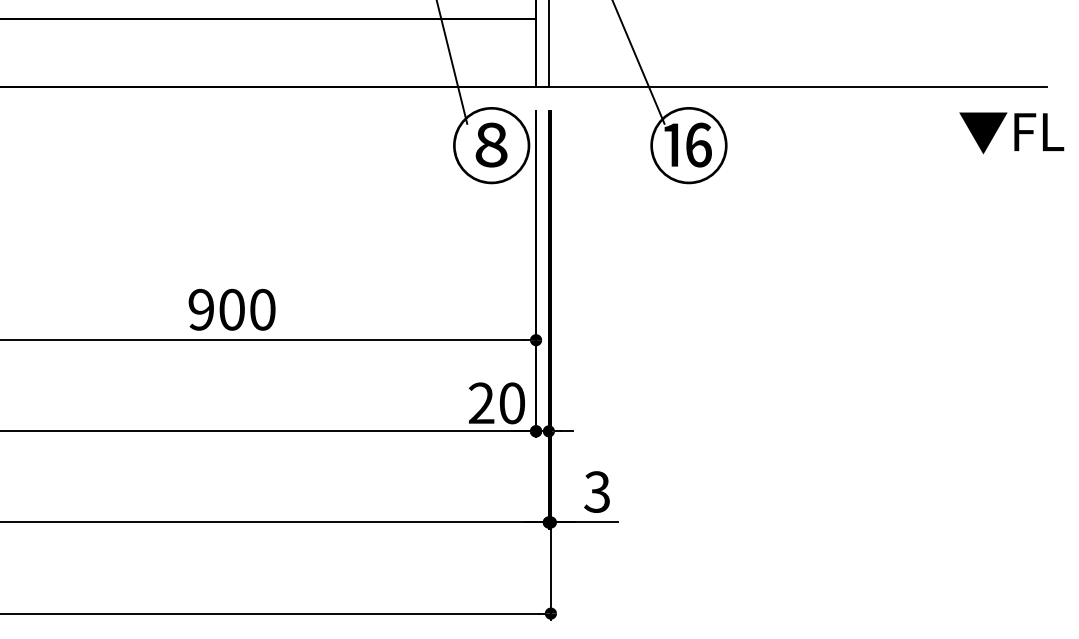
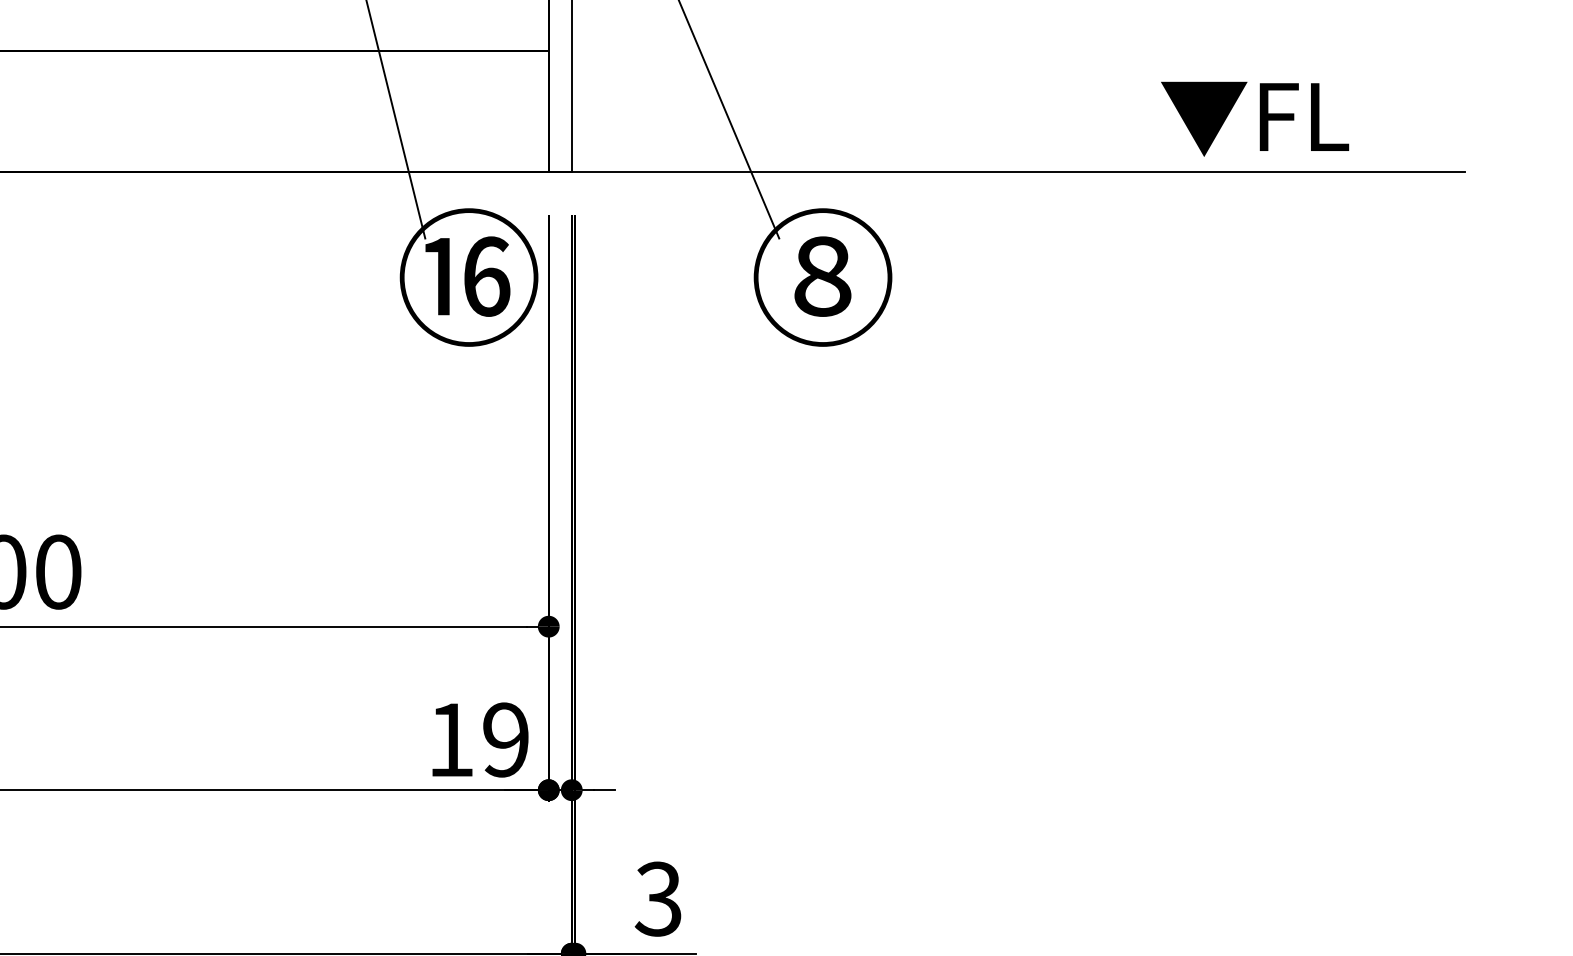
text: (1011, 133) -> (1254, 119), moved
text: (490, 144) -> (467, 275), ⑧ -> ⑯
text: (687, 144) -> (820, 275), ⑯ -> ⑧
text: (496, 403) -> (477, 740), 20 -> 19

